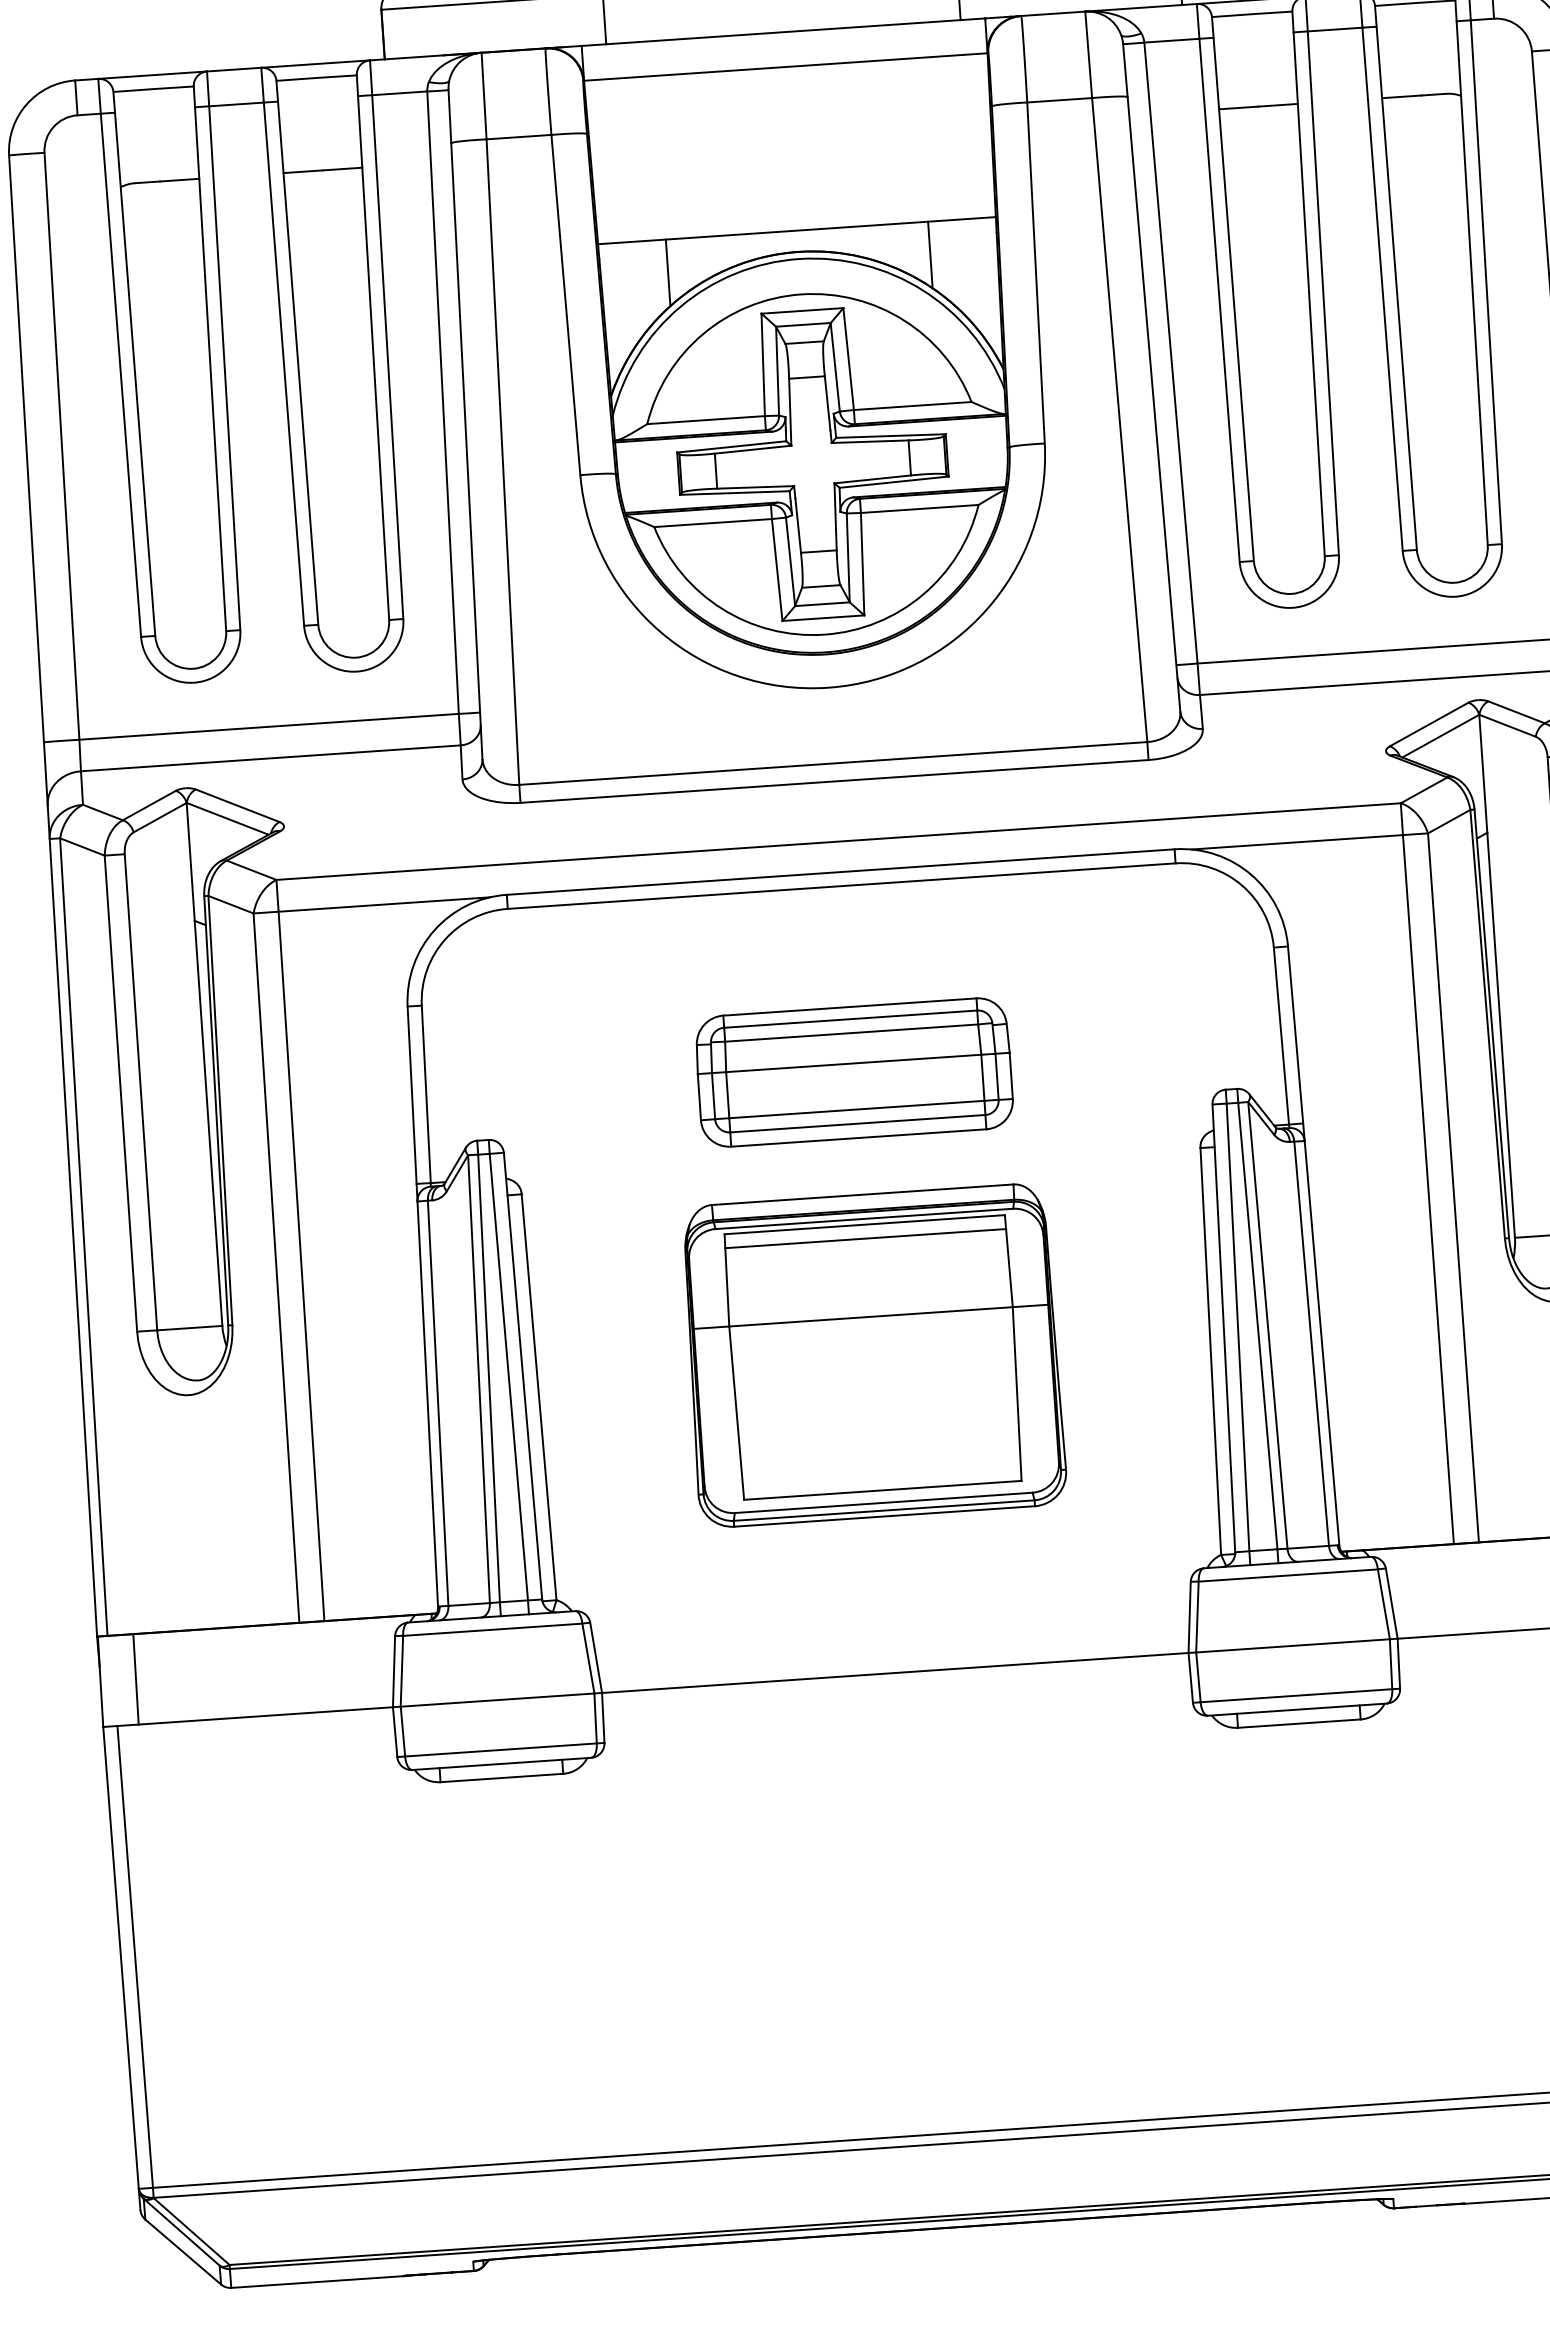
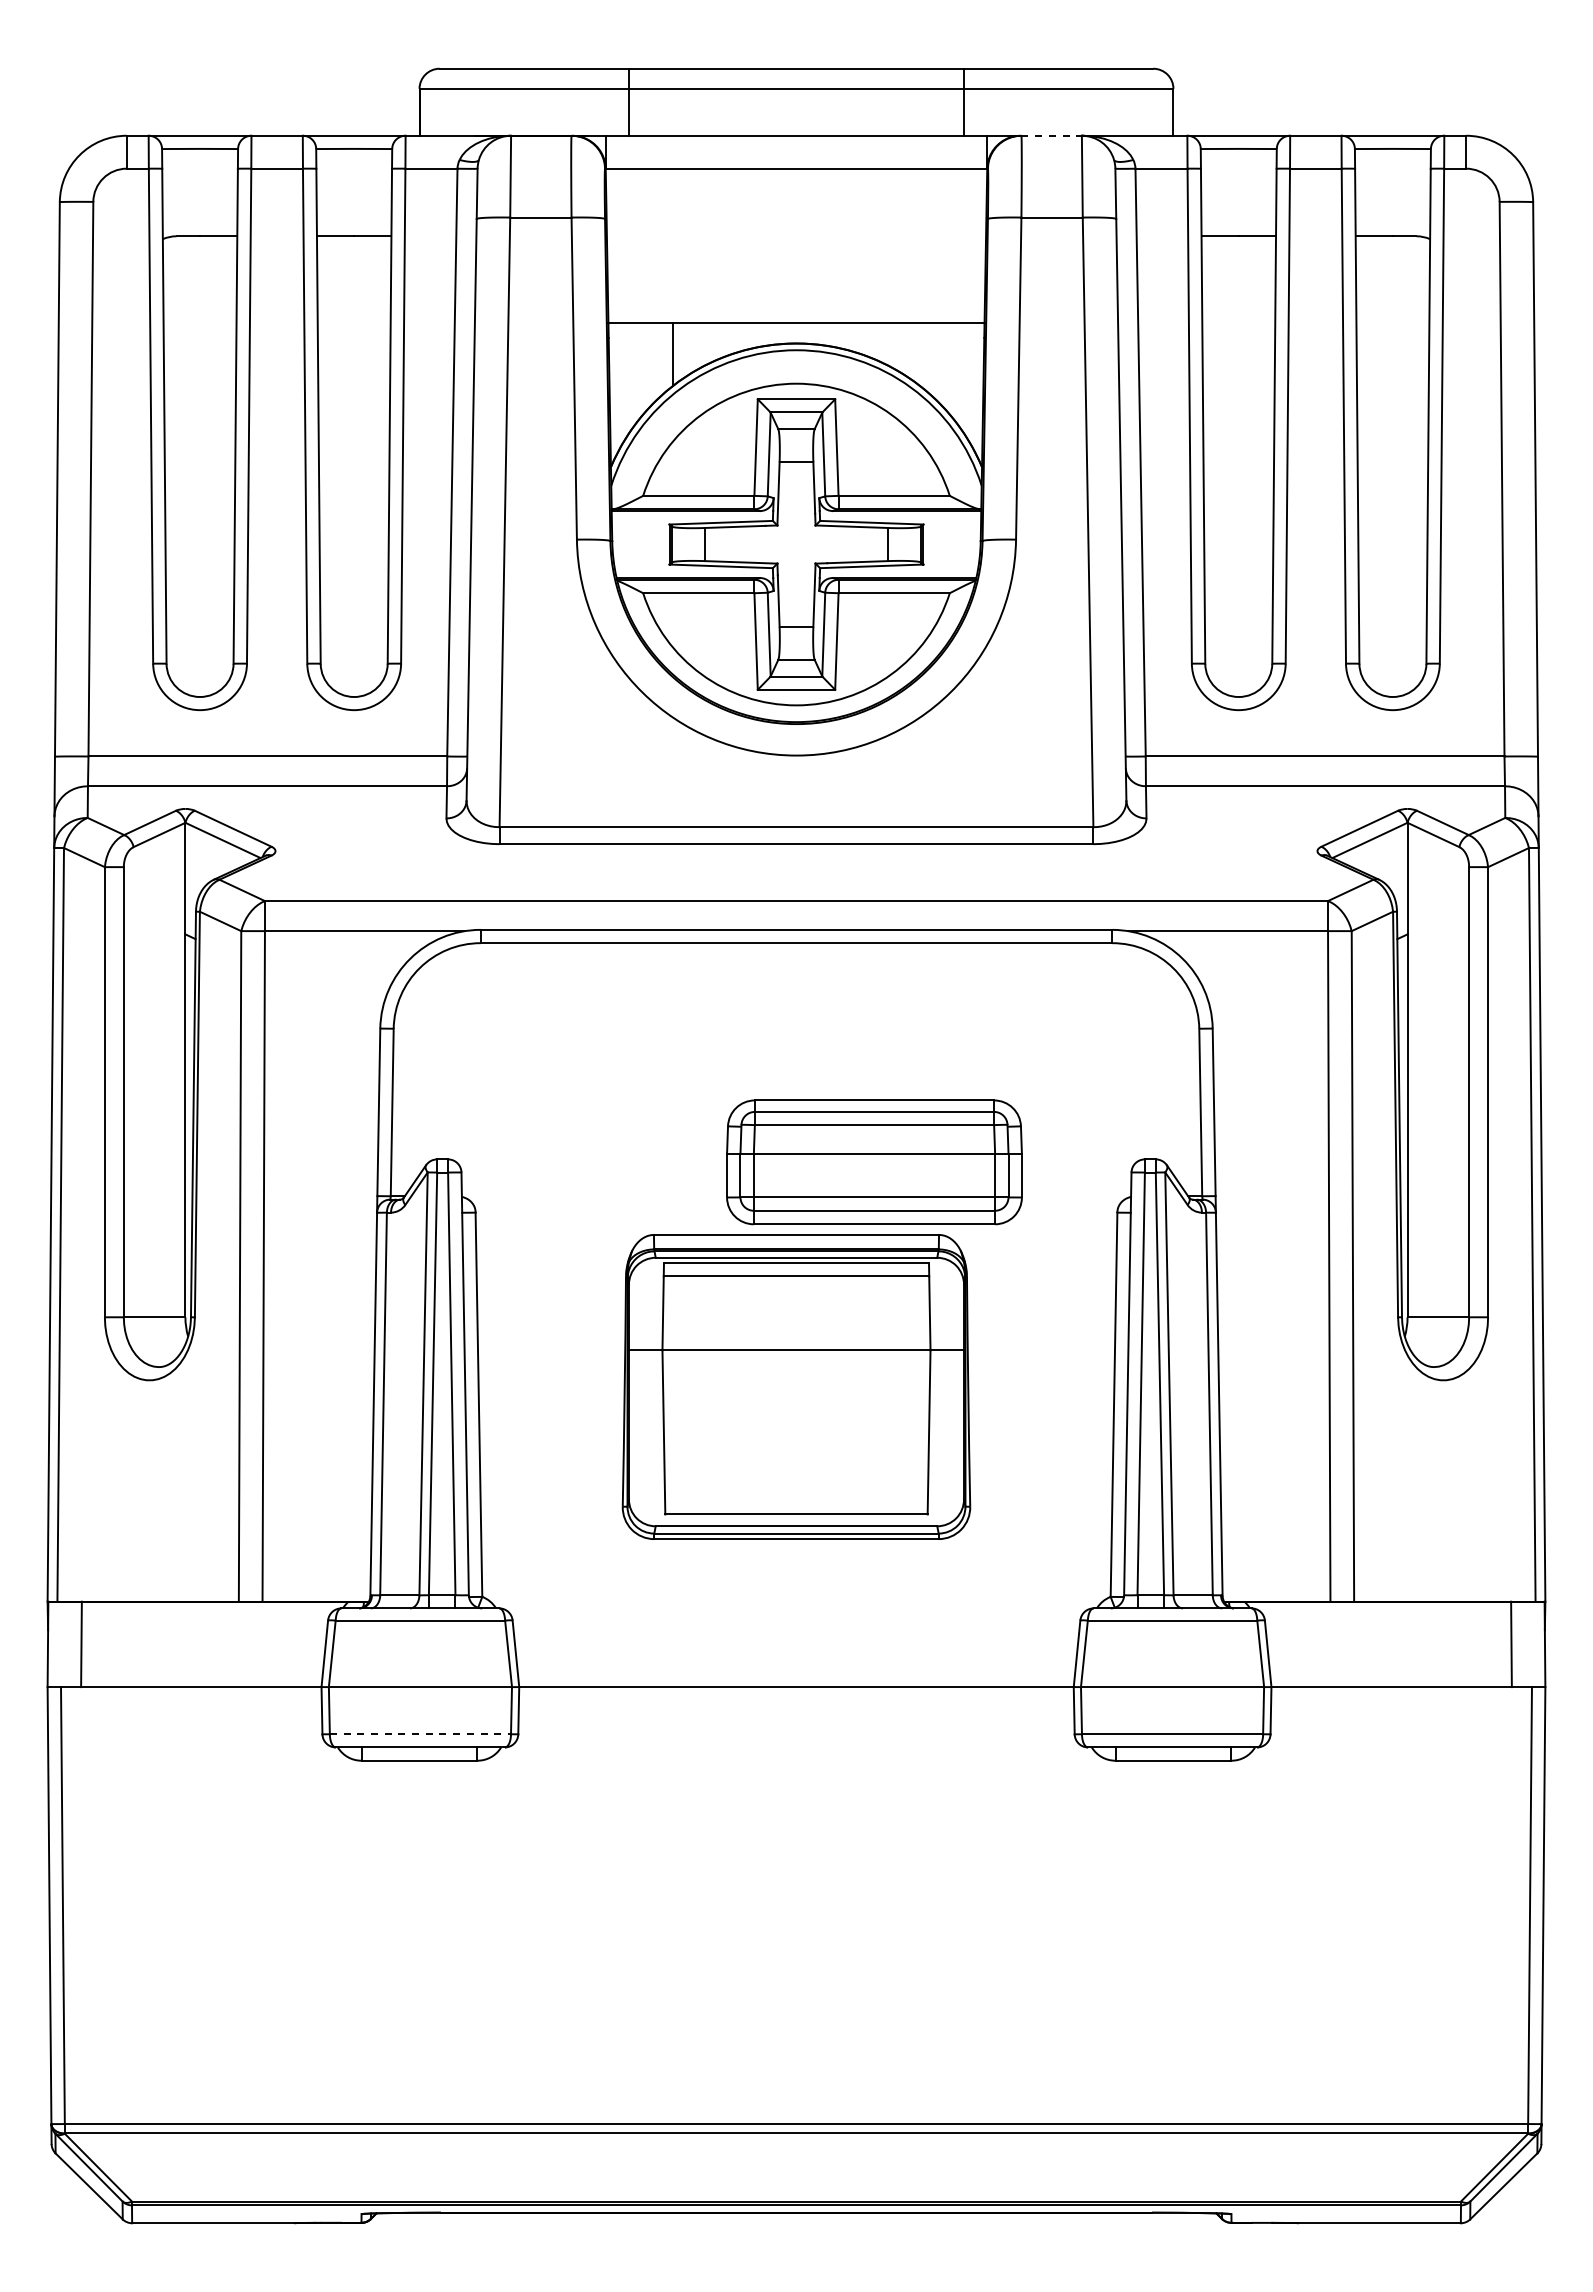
line: (1054, 13) -> (1052, 135), solid -> dashed
line: (930, 254) -> (920, 354), removed
part: (854, 1072) -> (874, 1162), moved
line: (501, 1750) -> (420, 1734), solid -> dashed

